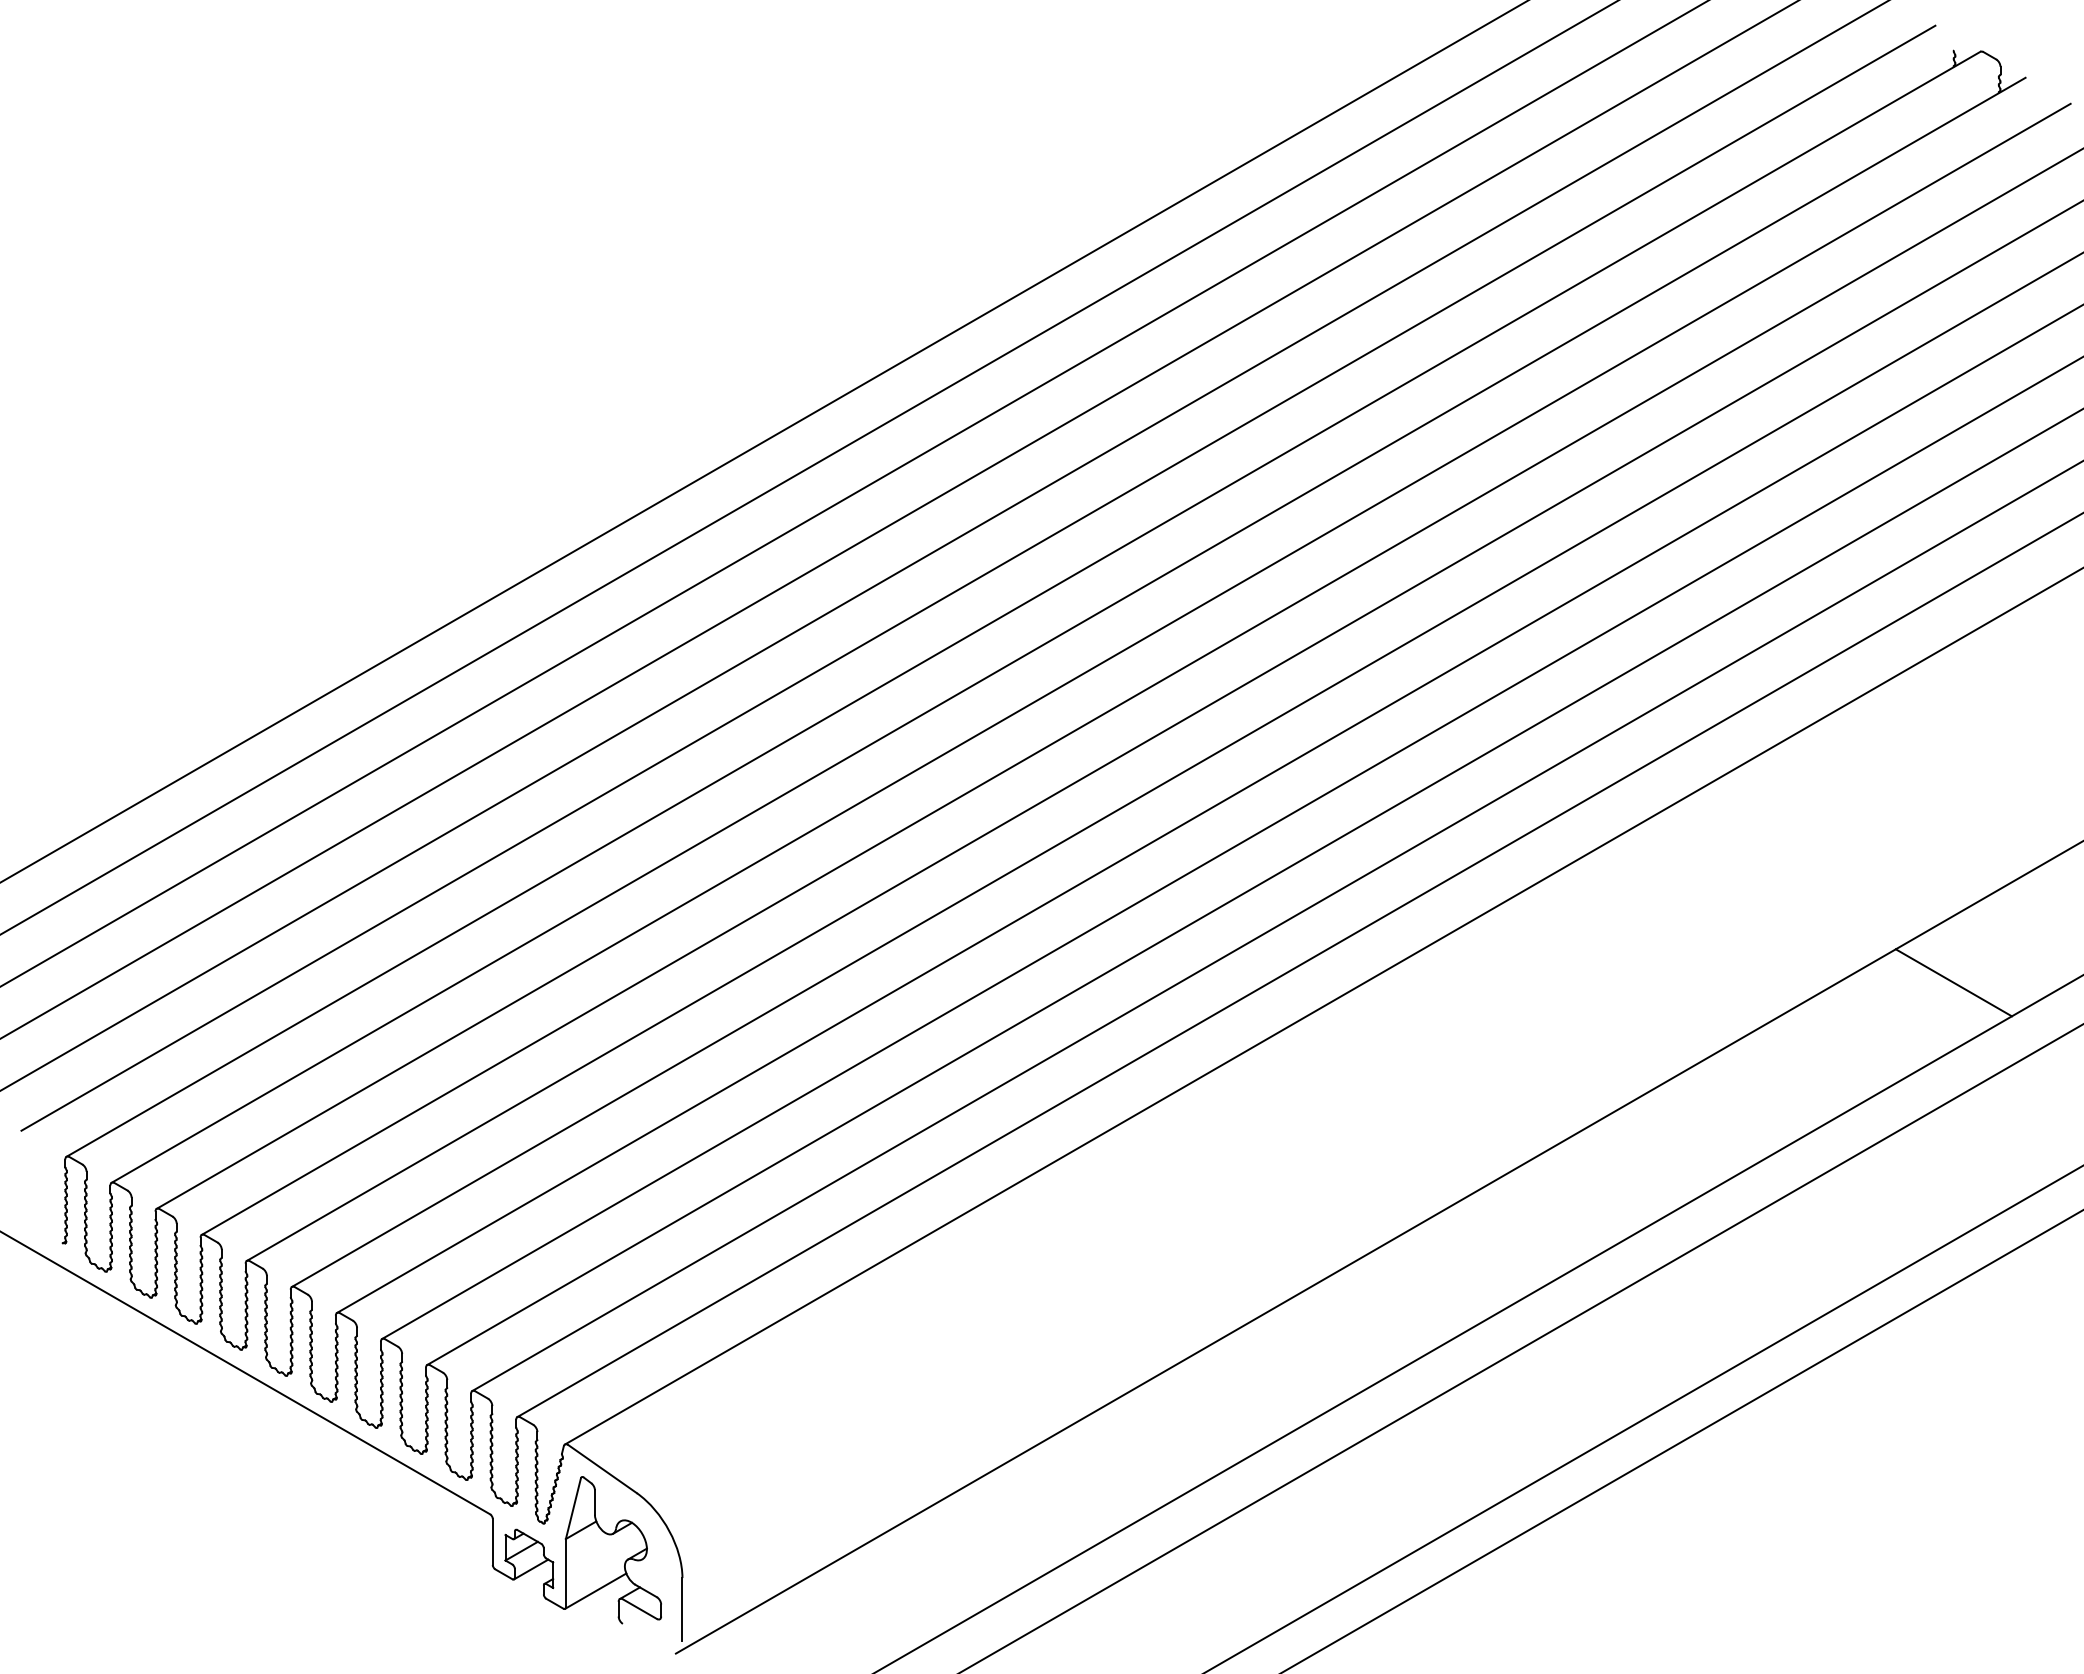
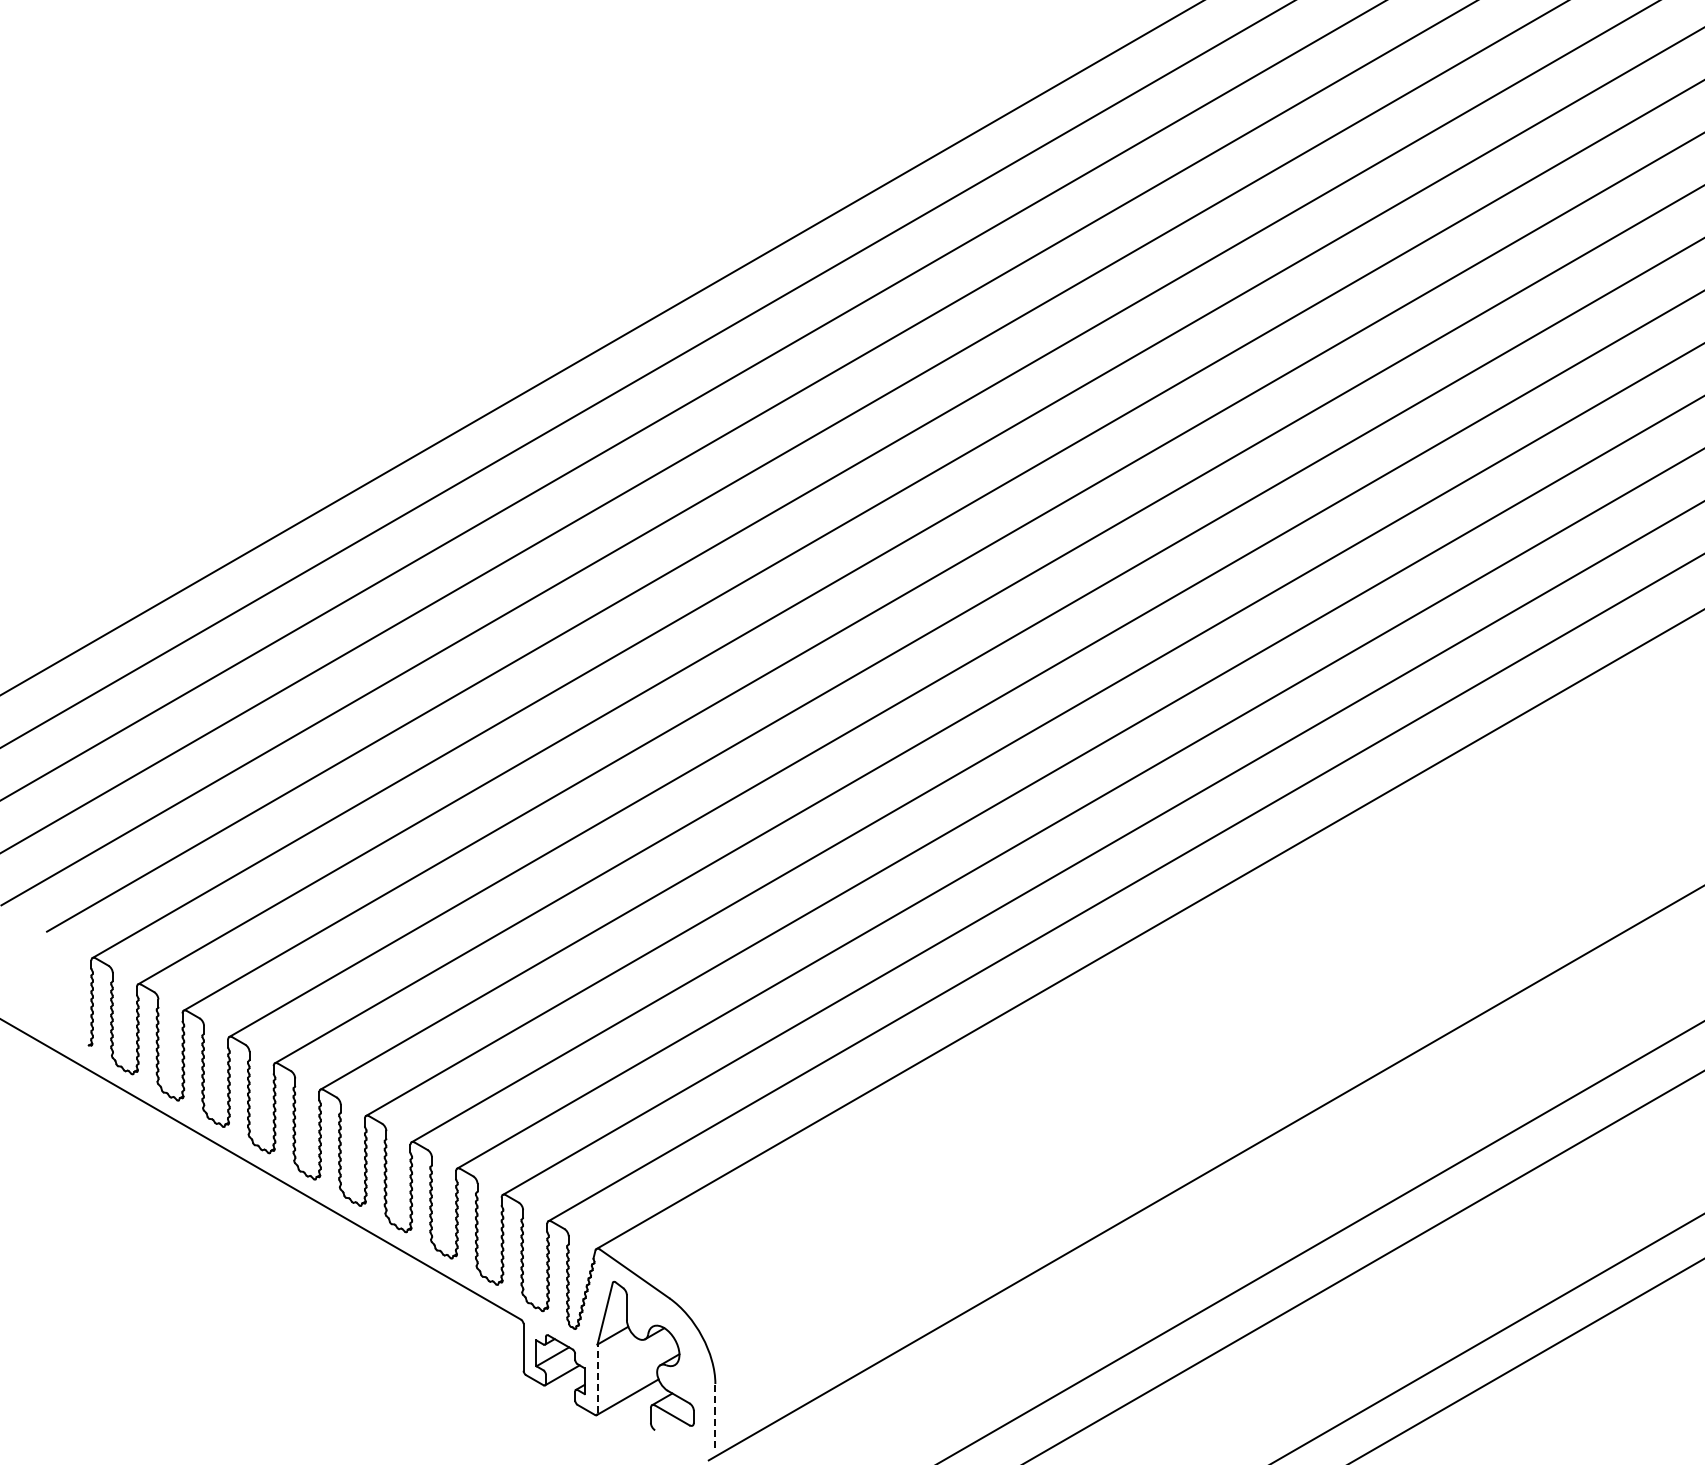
line: (565, 1572) -> (597, 1378), solid -> dashed
line: (682, 1609) -> (715, 1415), solid -> dashed

